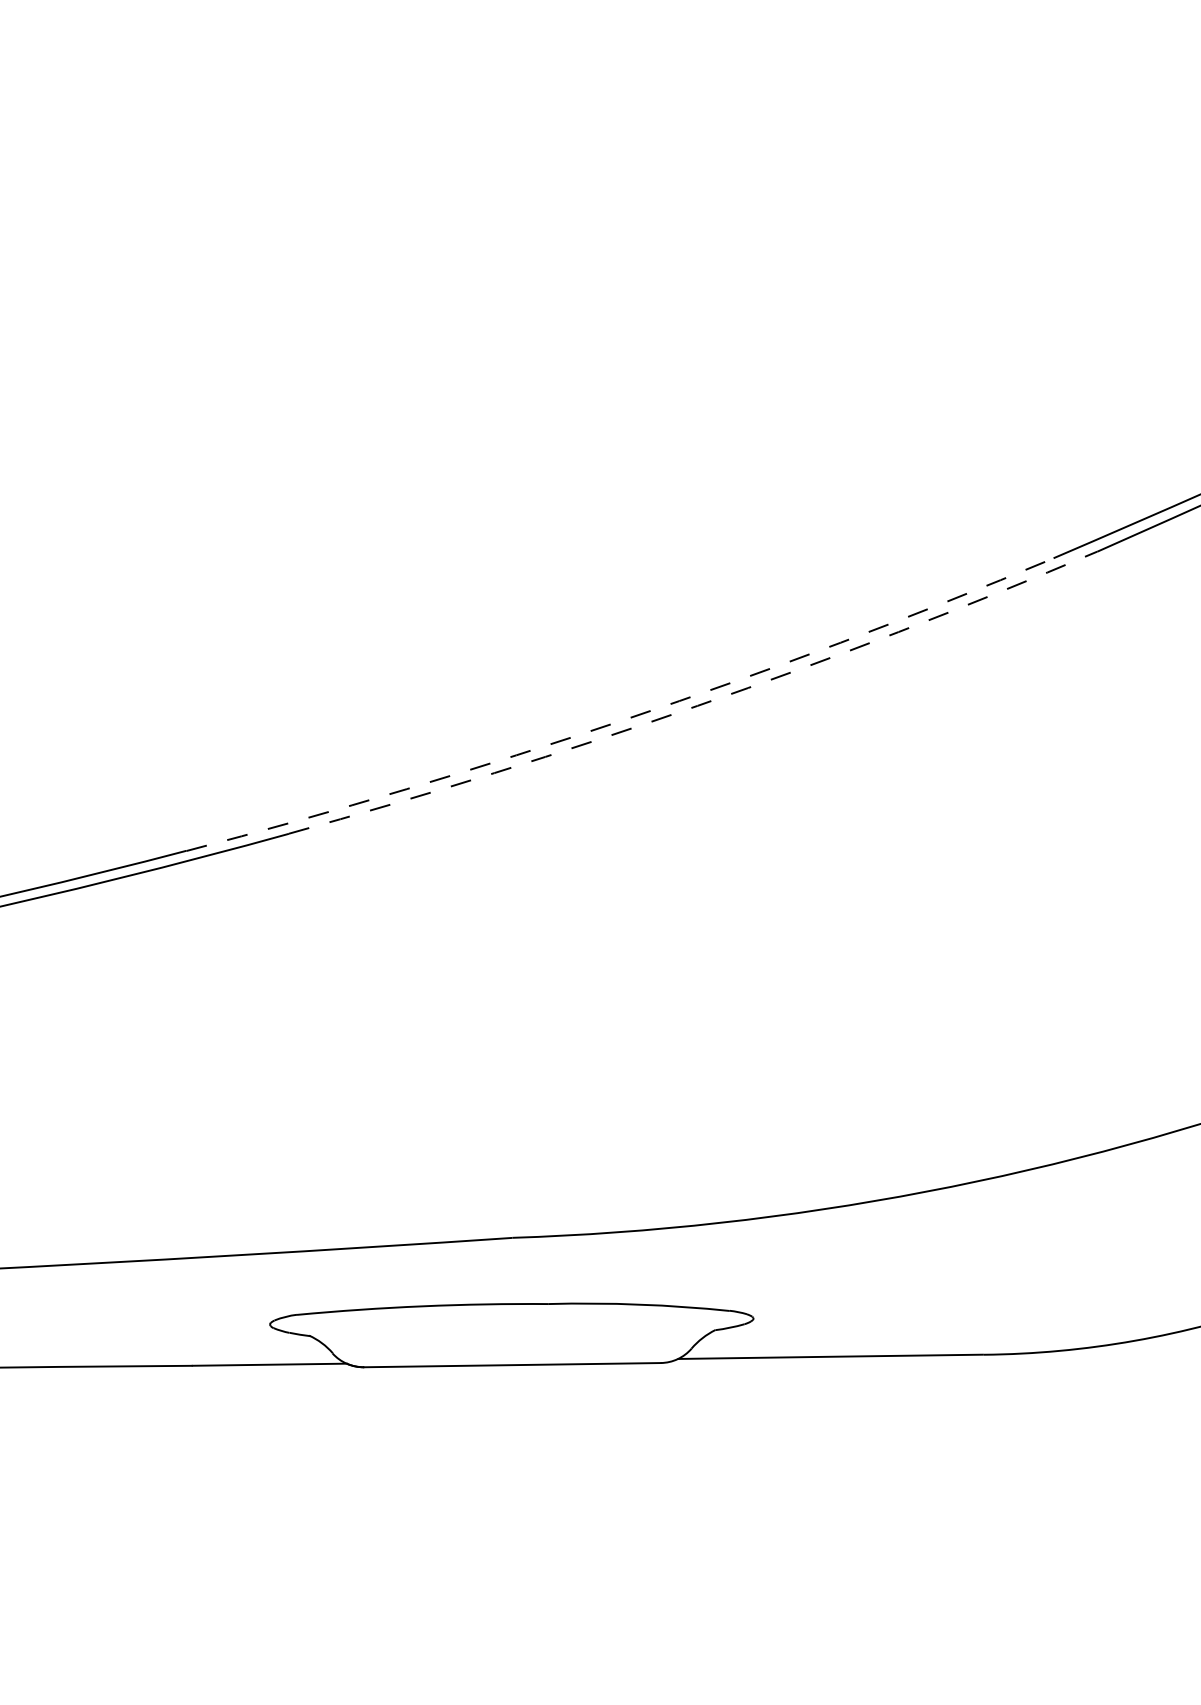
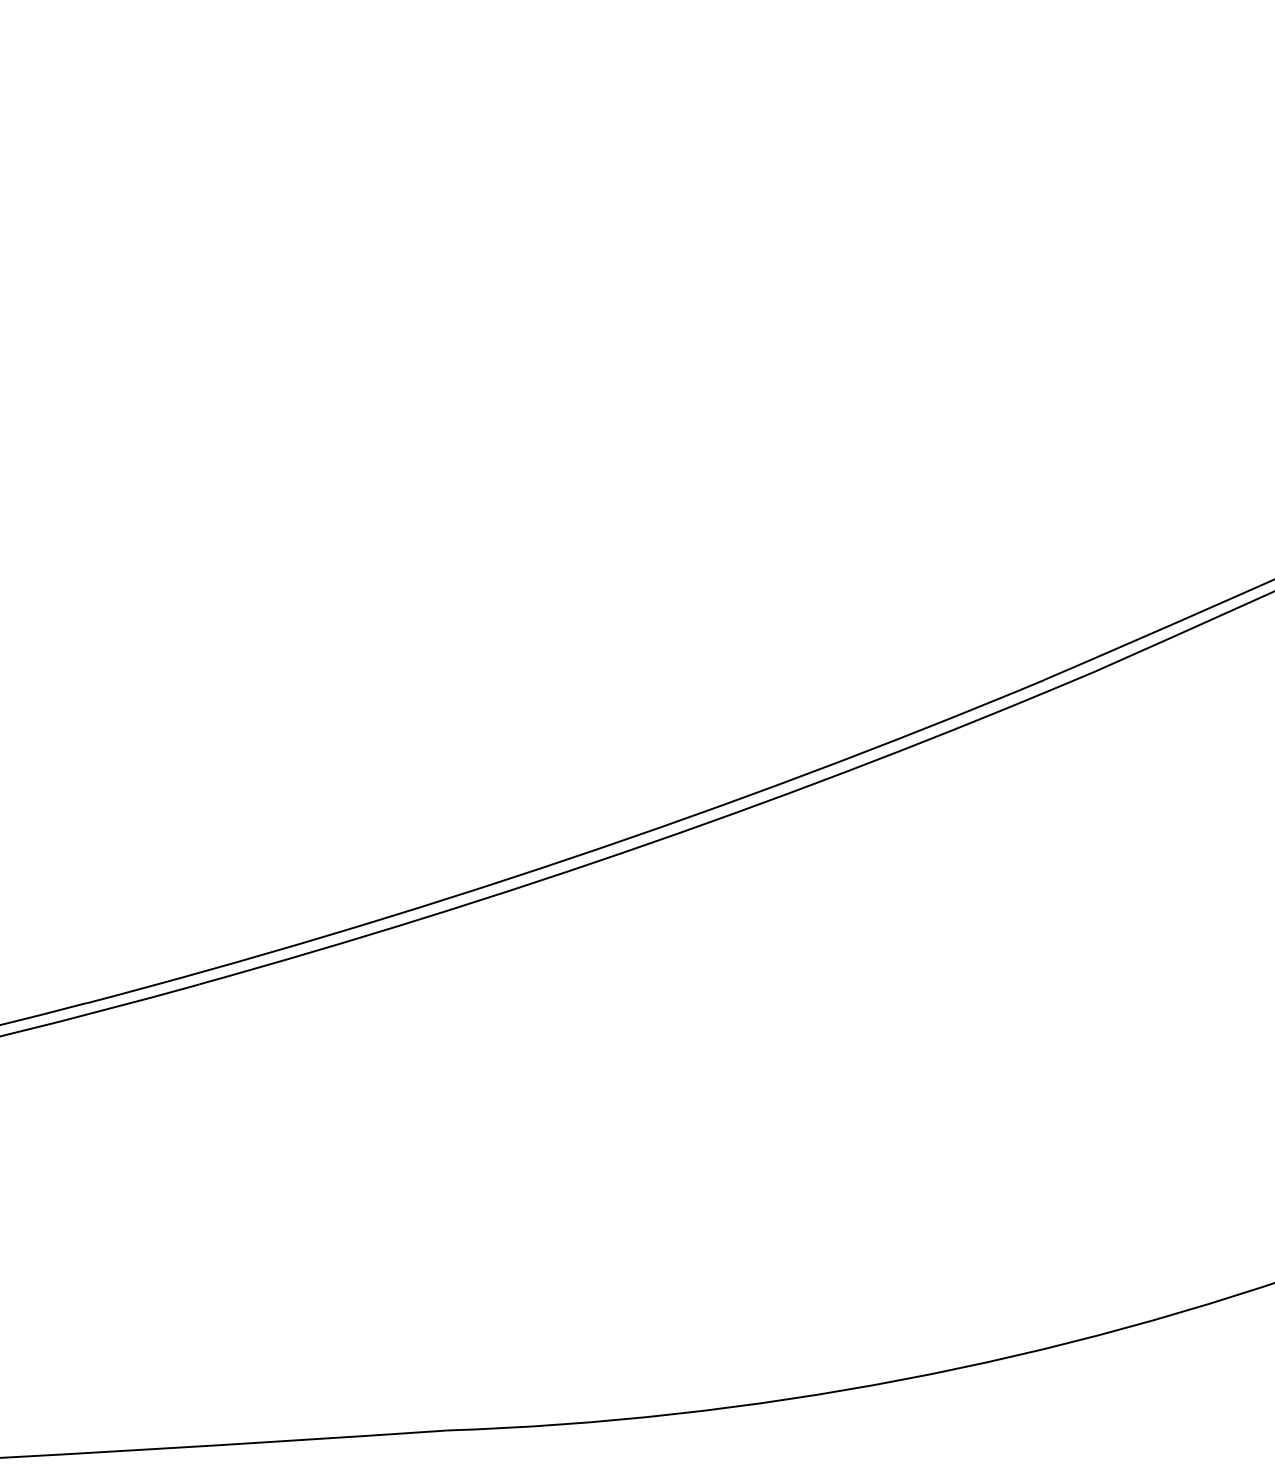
arc: (697, 705) -> (650, 842), dashed -> solid
arc: (625, 719) -> (571, 858), dashed -> solid

